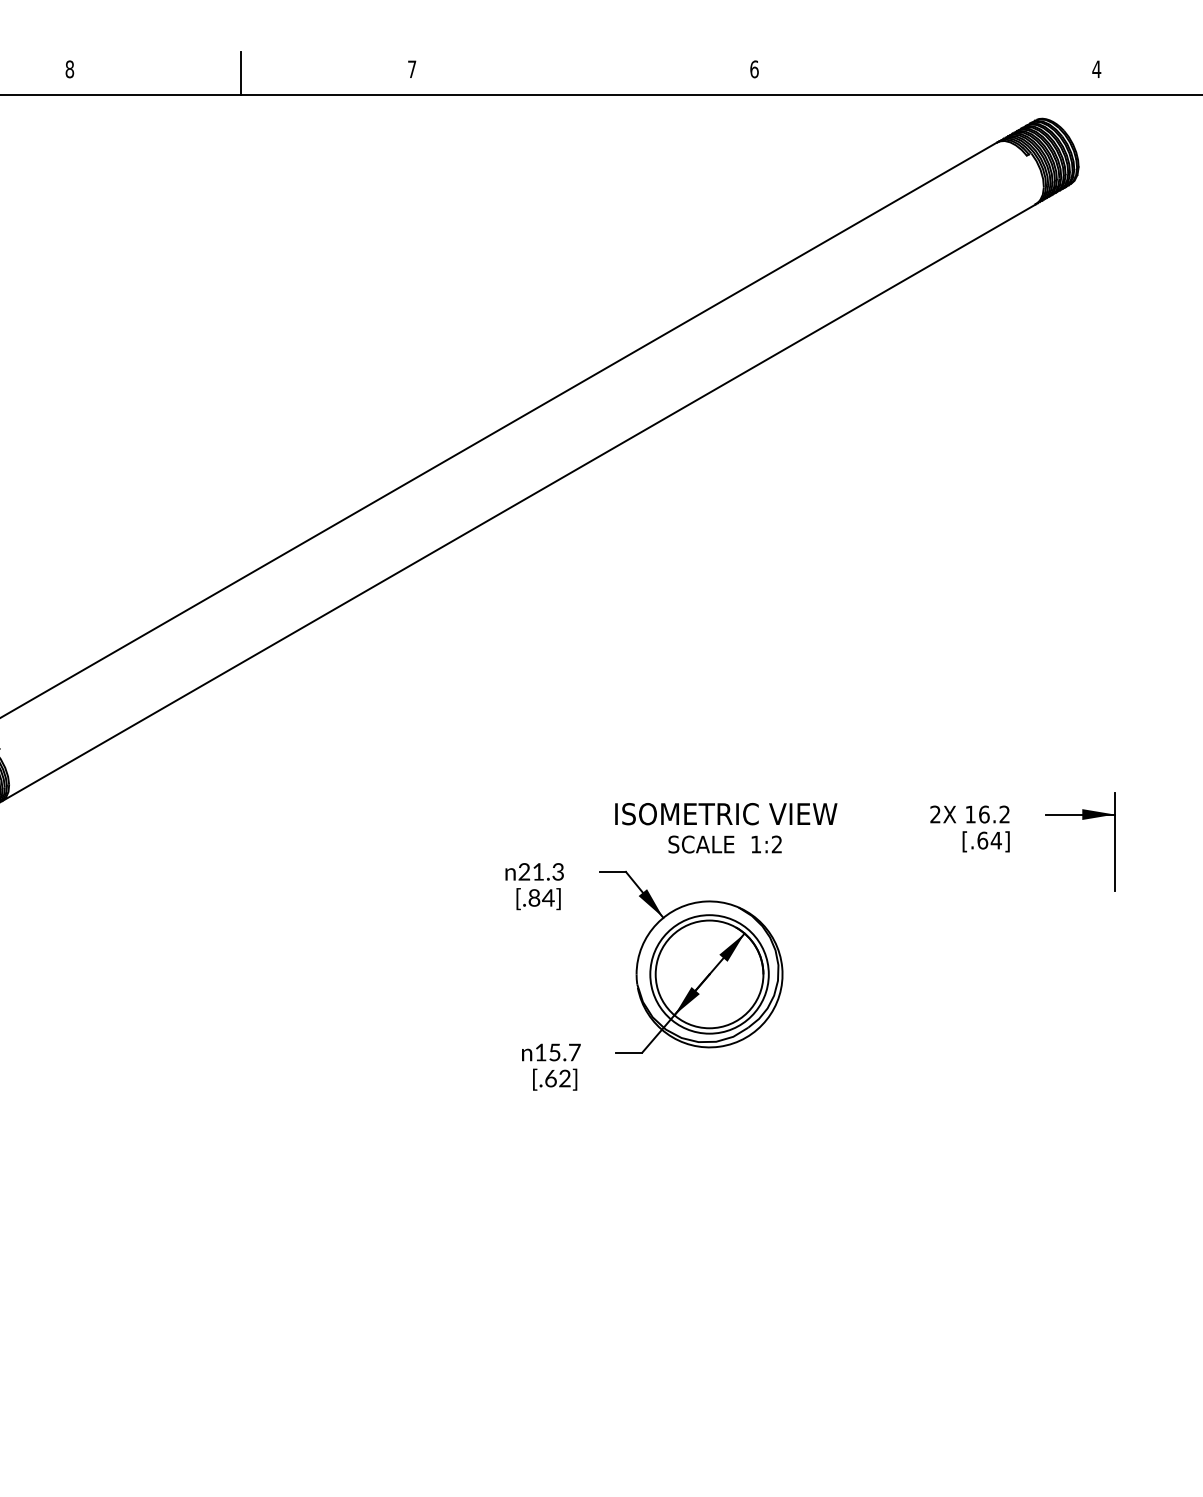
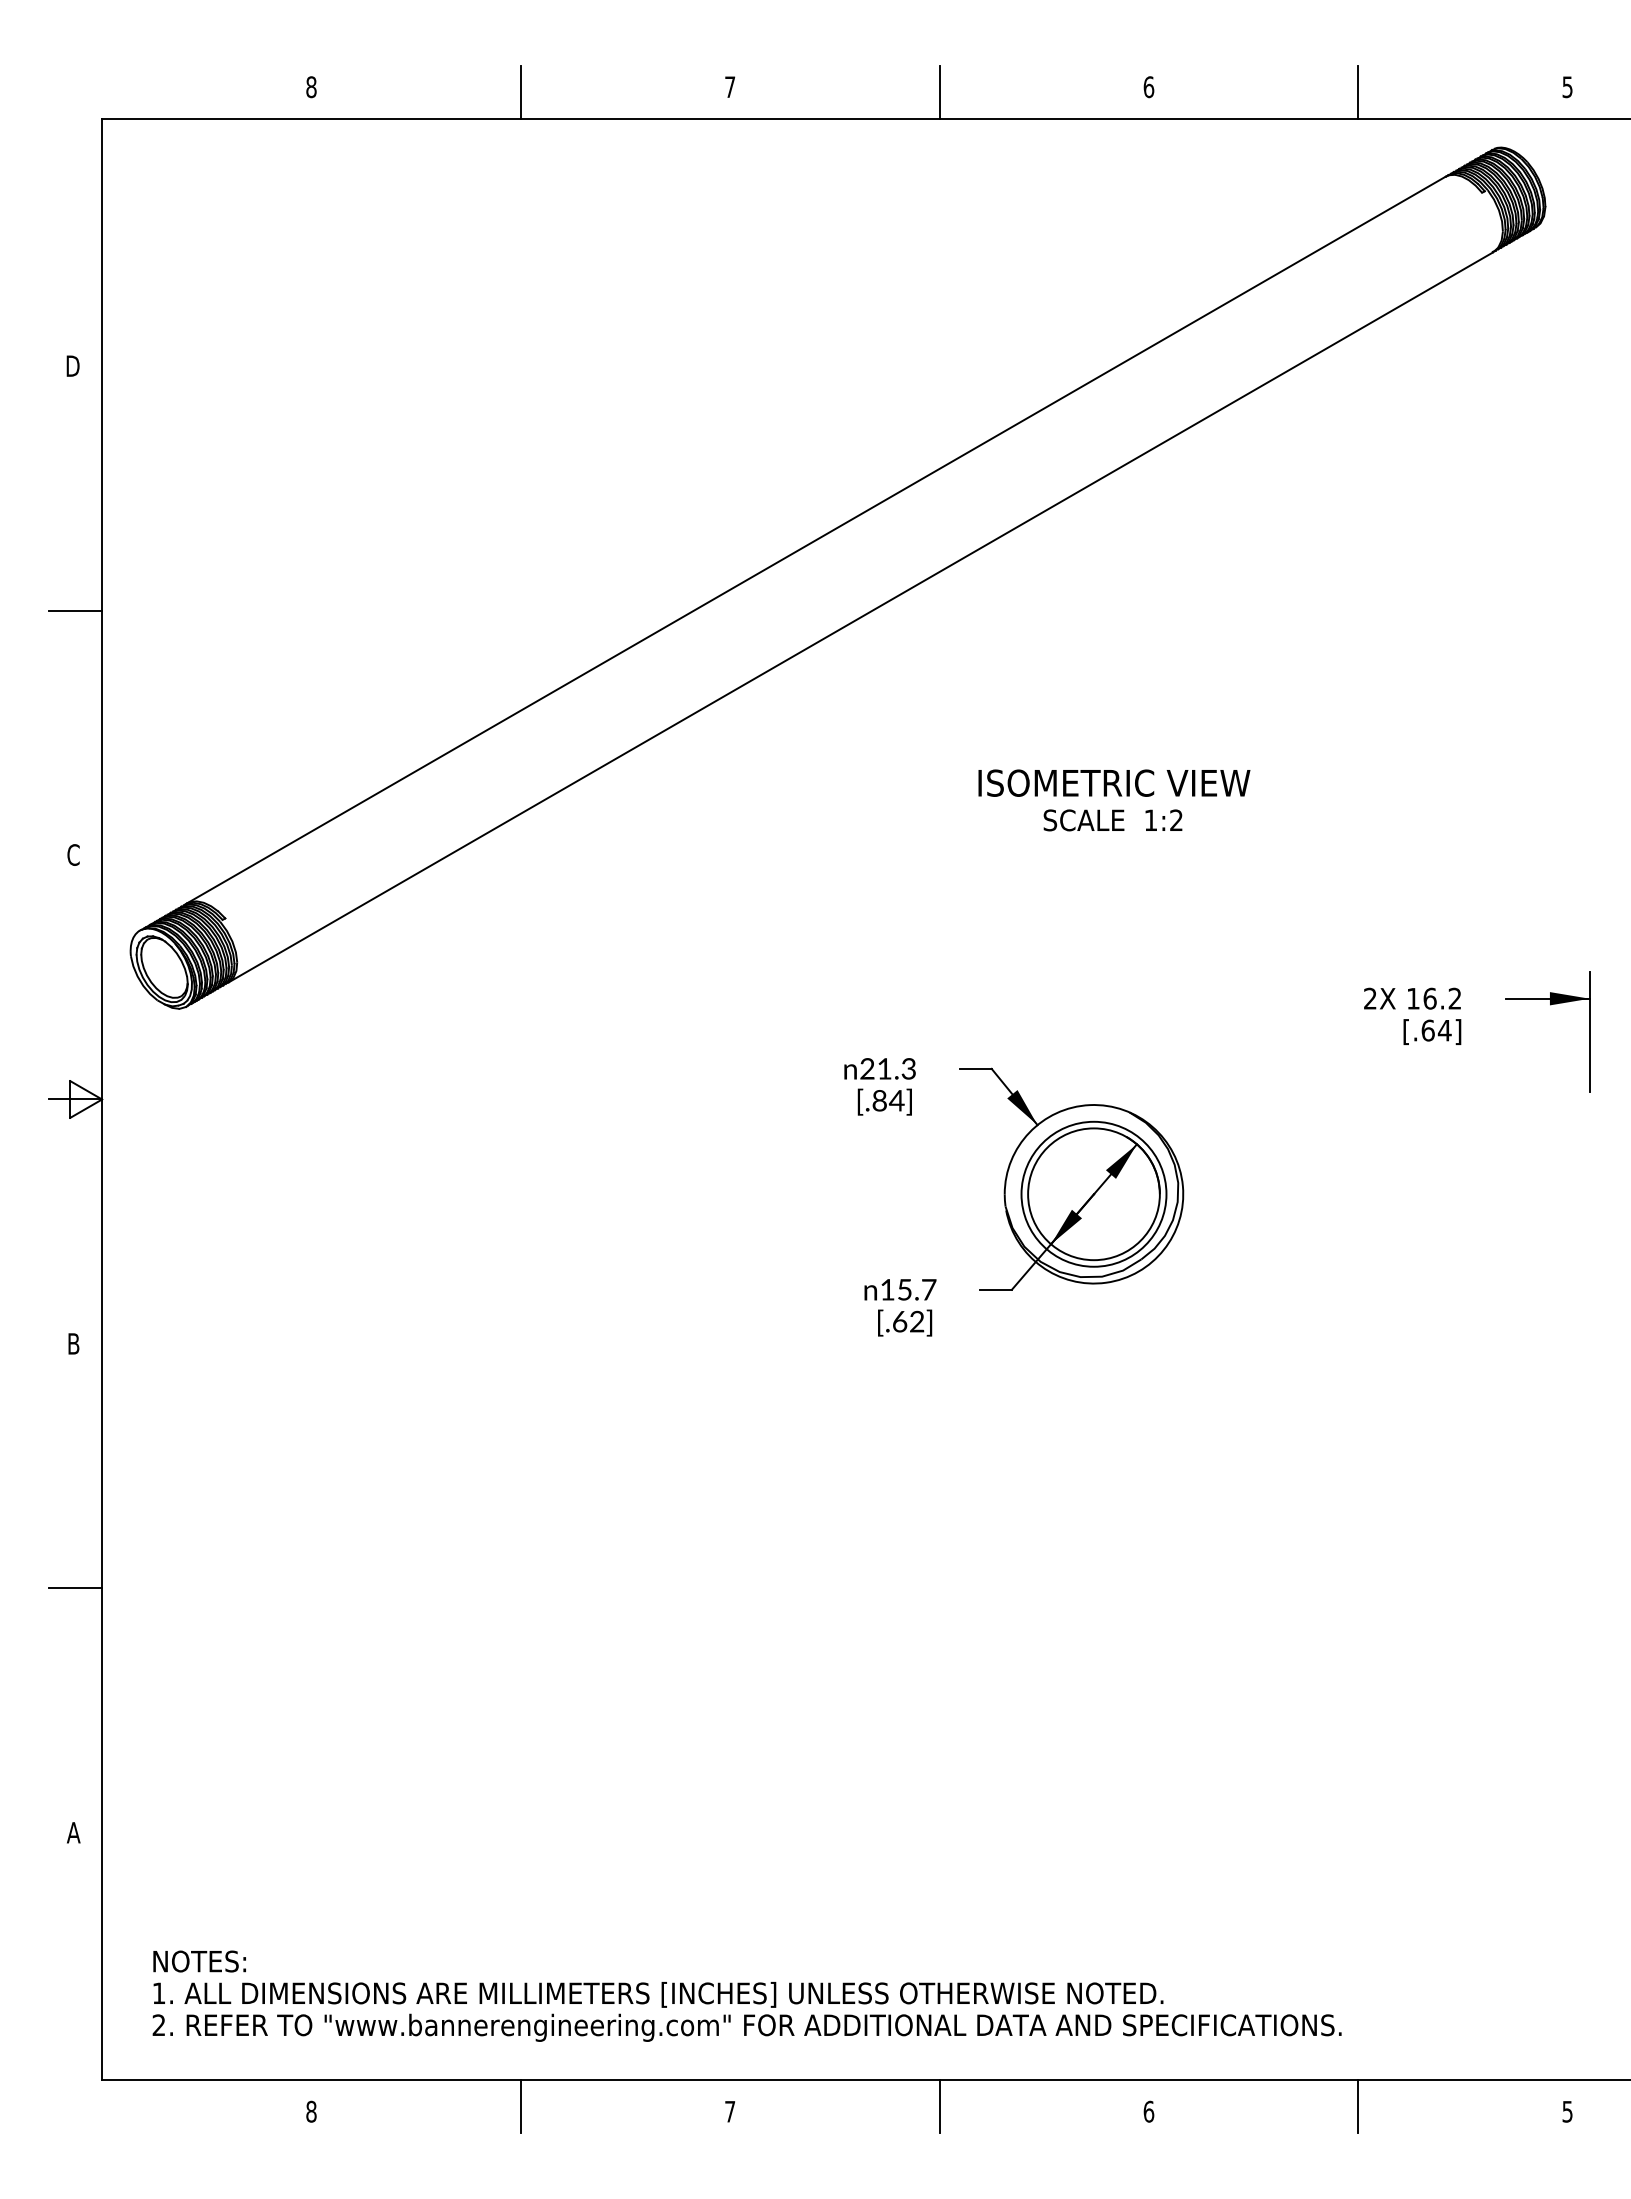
text: (1096, 69) -> (1567, 87), 4 -> 5
line: (583, 73) -> (939, 92), added
line: (925, 73) -> (1358, 92), added
text: (726, 828) -> (1114, 800), moved

